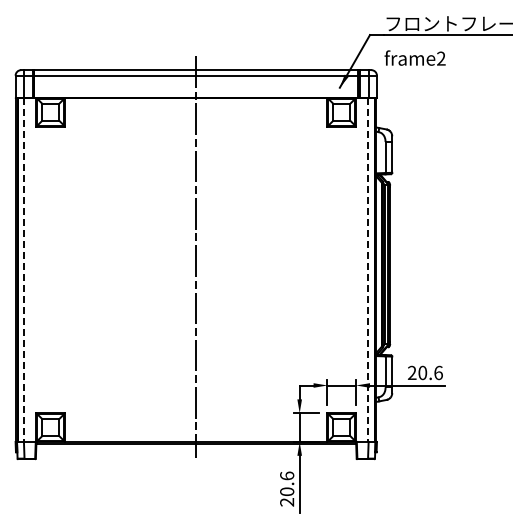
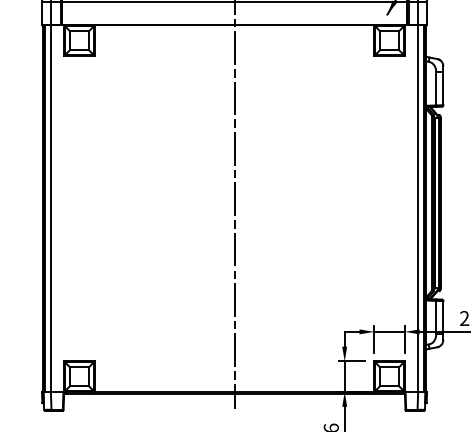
line: (24, 269) -> (51, 208), dashed -> solid
line: (368, 269) -> (418, 208), dashed -> solid

